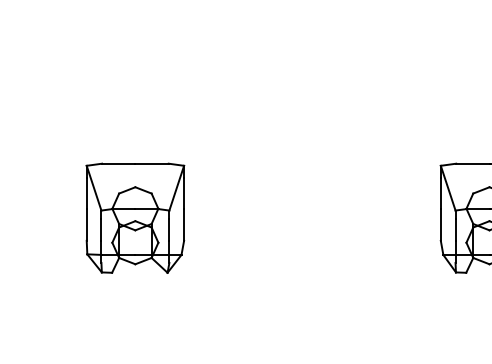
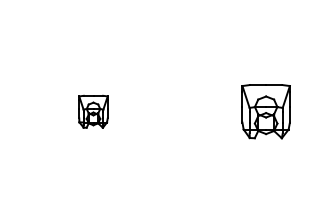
part: (135, 217) -> (93, 111), size x0.6

